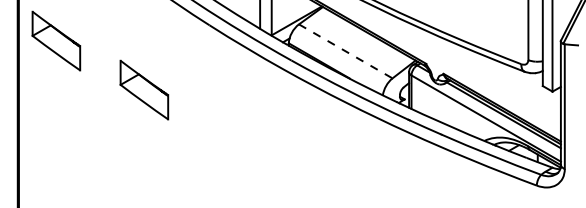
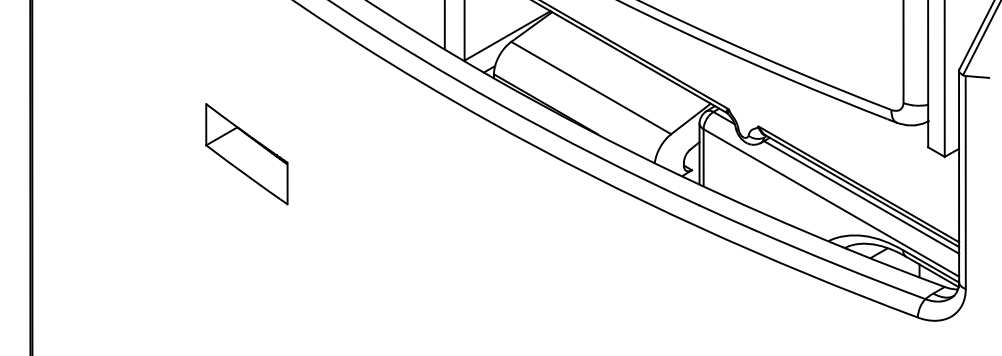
part: (56, 40) -> (96, 69), removed
line: (346, 51) -> (592, 88), dashed -> solid

